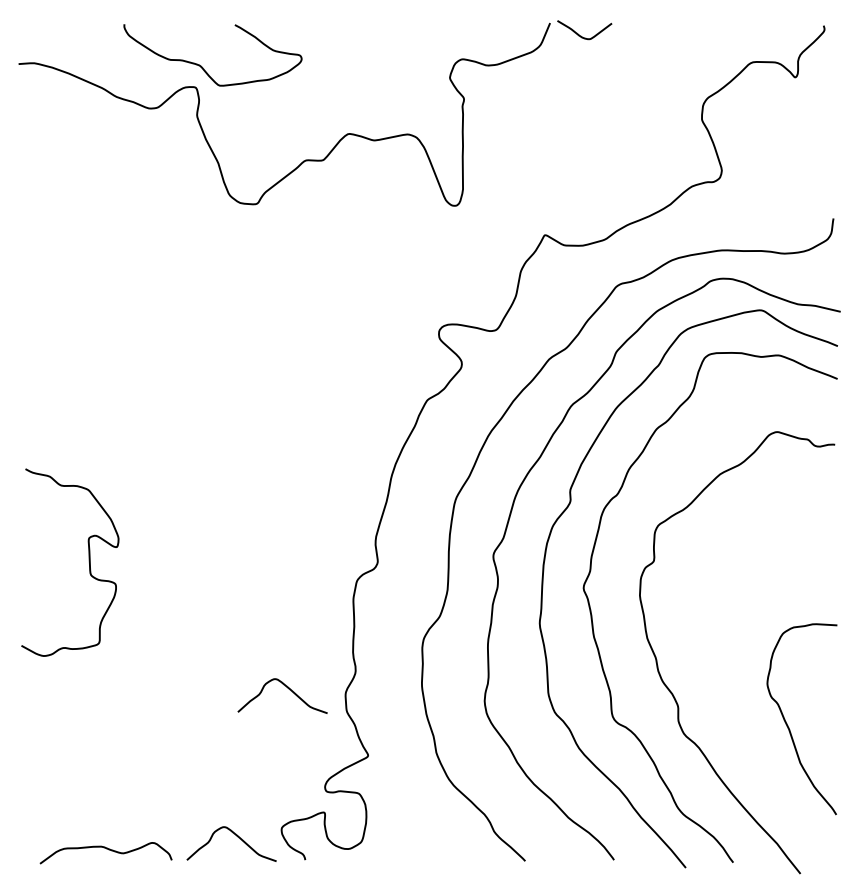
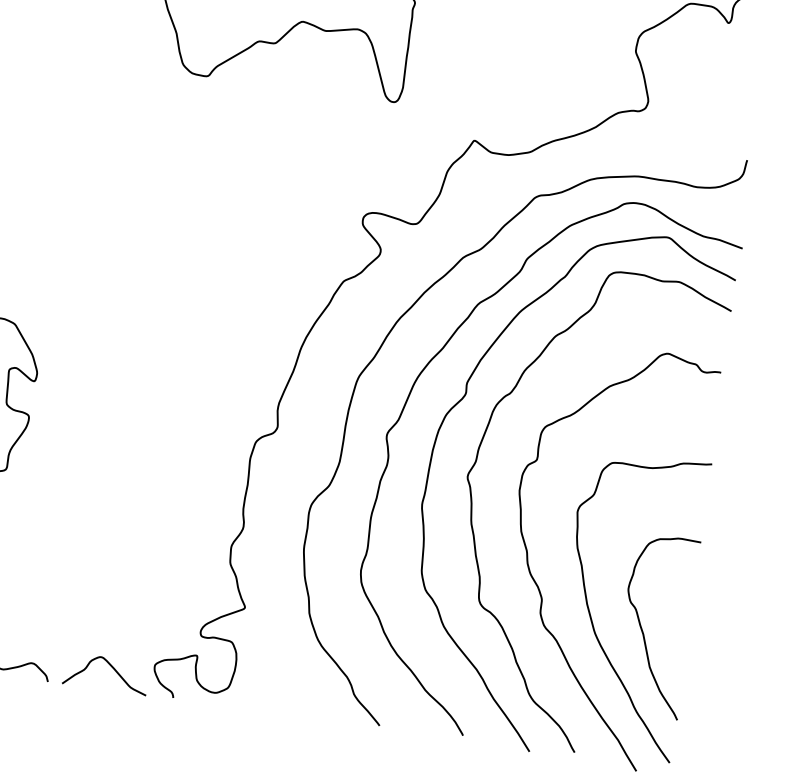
curve: (288, 689) -> (178, 535), removed
curve: (732, 717) -> (591, 616), added

